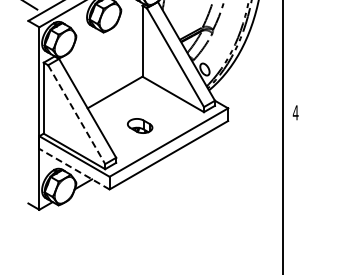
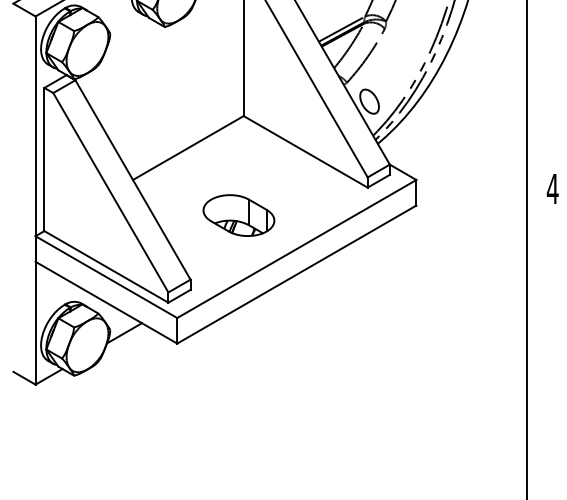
line: (76, 115) -> (110, 194), dashed -> solid
part: (139, 125) -> (237, 214), size x1.43
line: (74, 169) -> (106, 303), dashed -> solid

